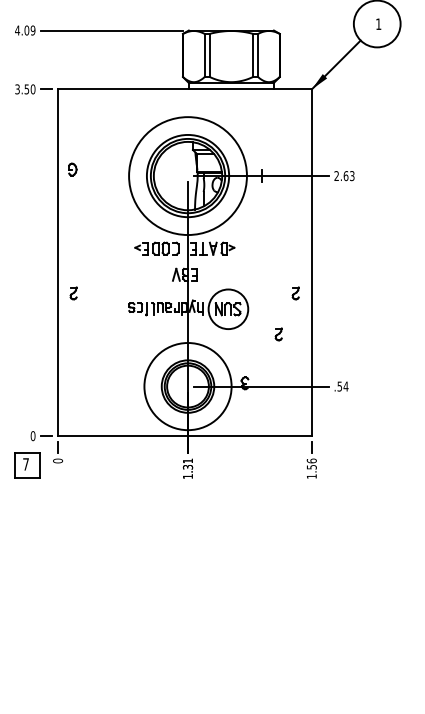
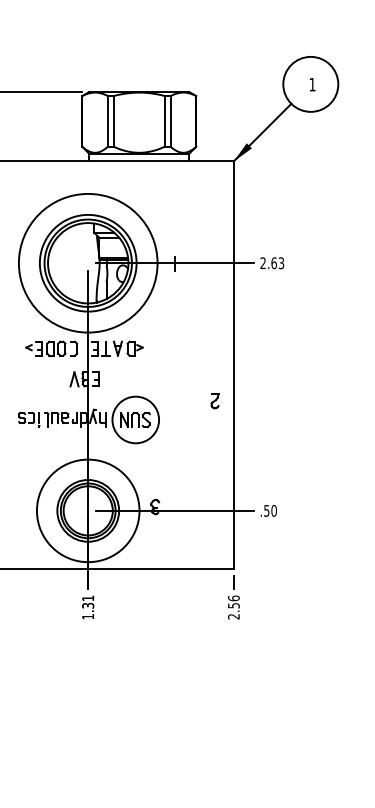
part: (278, 334) -> (194, 449), removed
text: (345, 386) -> (273, 510), .54 -> .50
text: (311, 476) -> (233, 616), 1.56 -> 2.56

